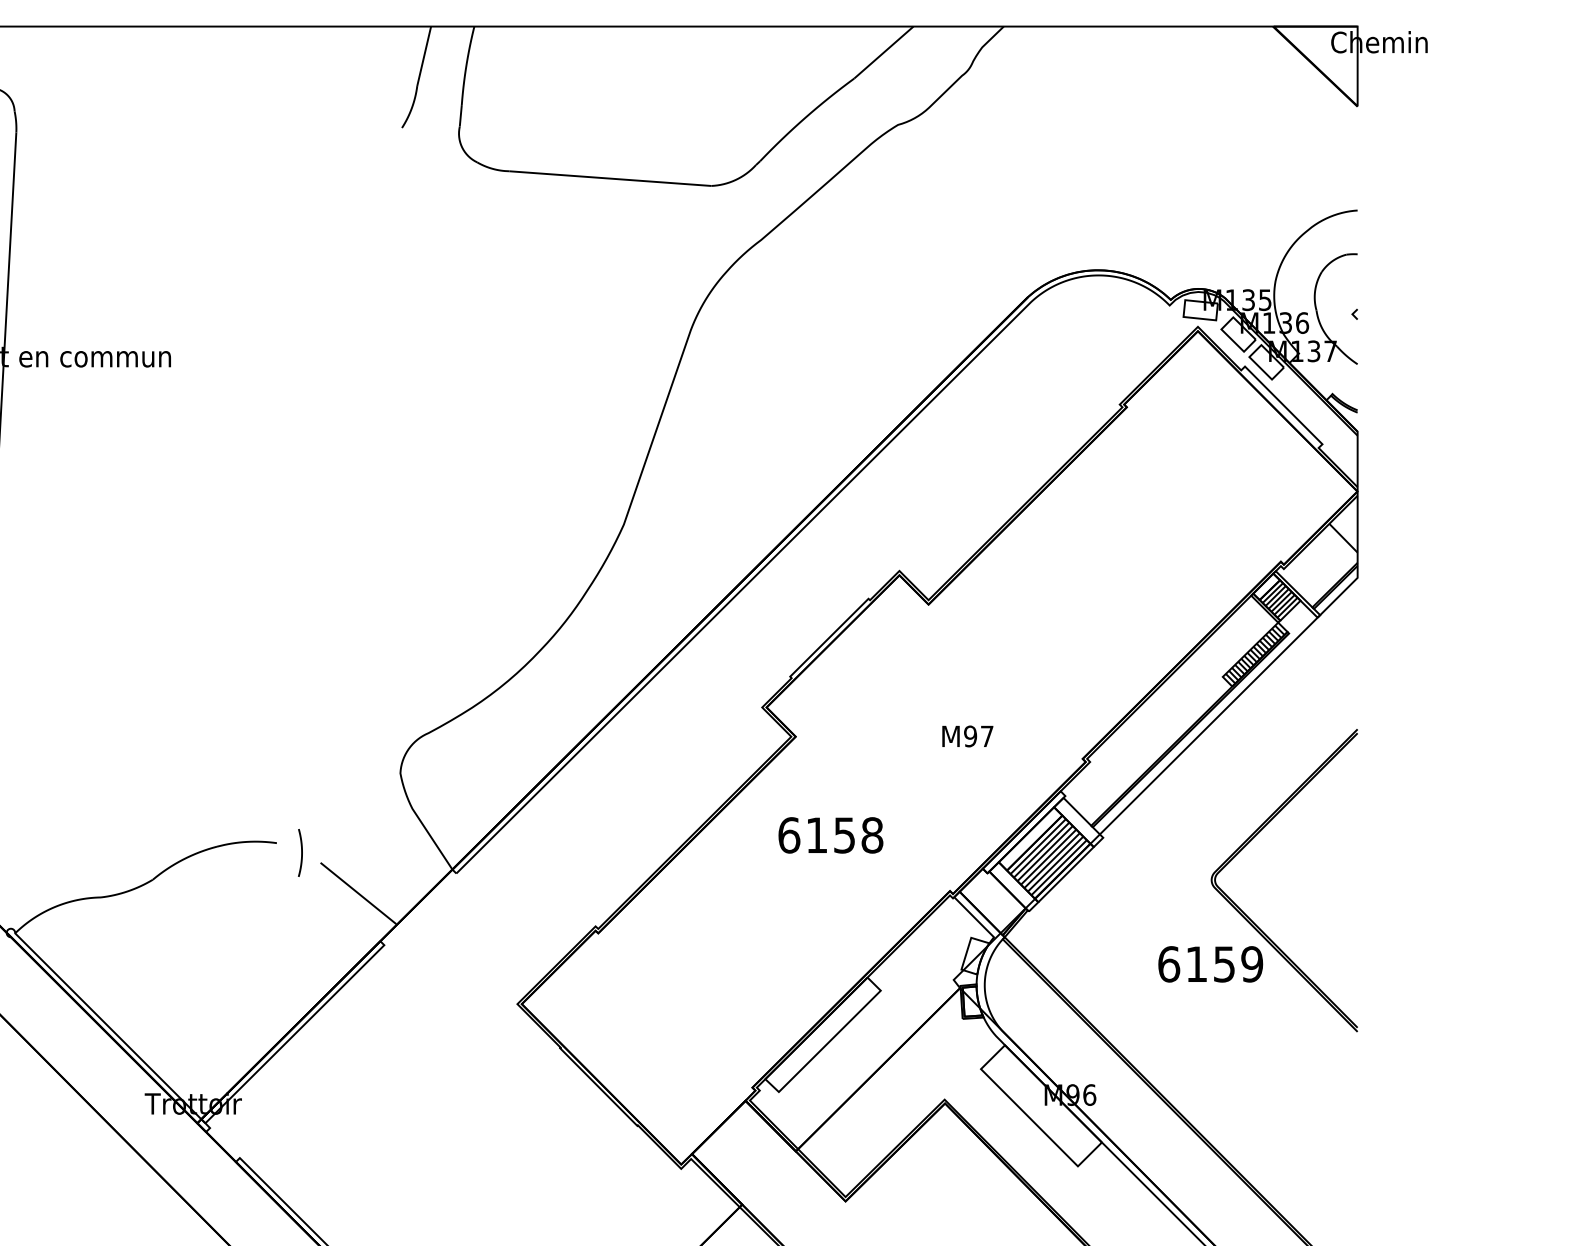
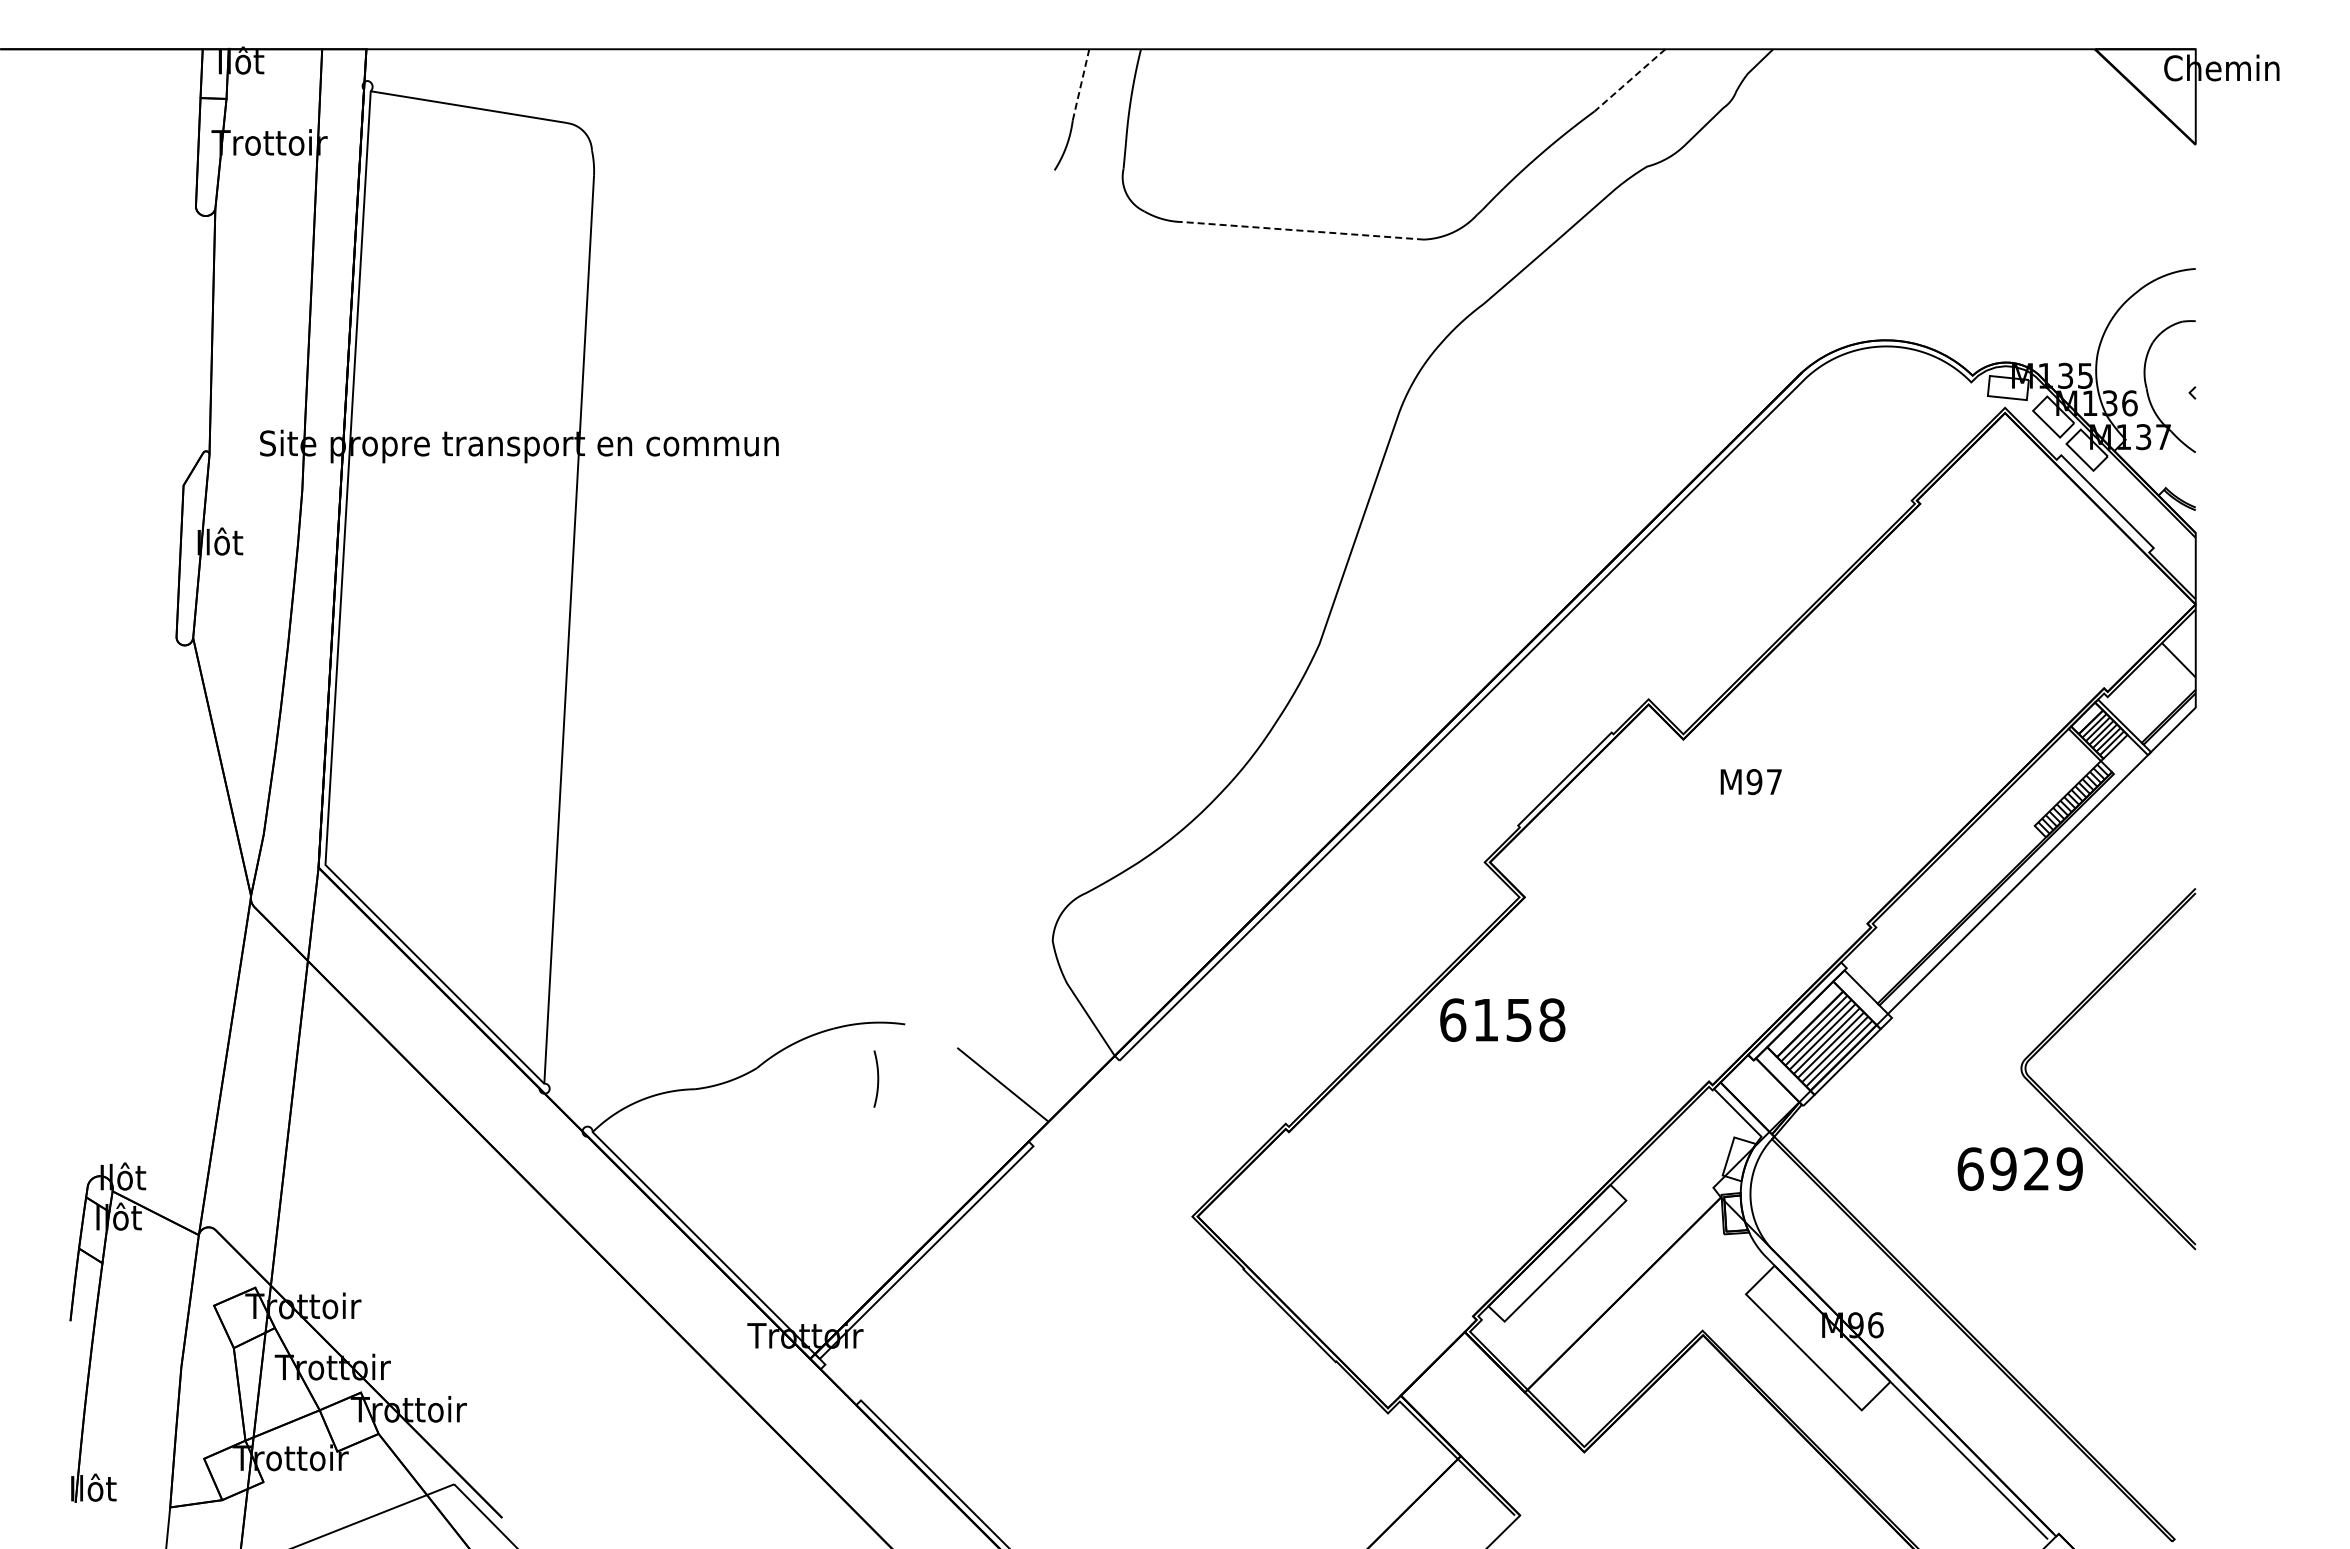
line: (883, 52) -> (1629, 80), solid -> dashed
line: (423, 56) -> (1080, 85), solid -> dashed
line: (610, 178) -> (1303, 230), solid -> dashed
text: (967, 736) -> (1750, 782), moved
text: (830, 834) -> (1502, 1019), moved
curve: (301, 852) -> (877, 1078), moved
text: (1210, 963) -> (2019, 1168), 6159 -> 6929

